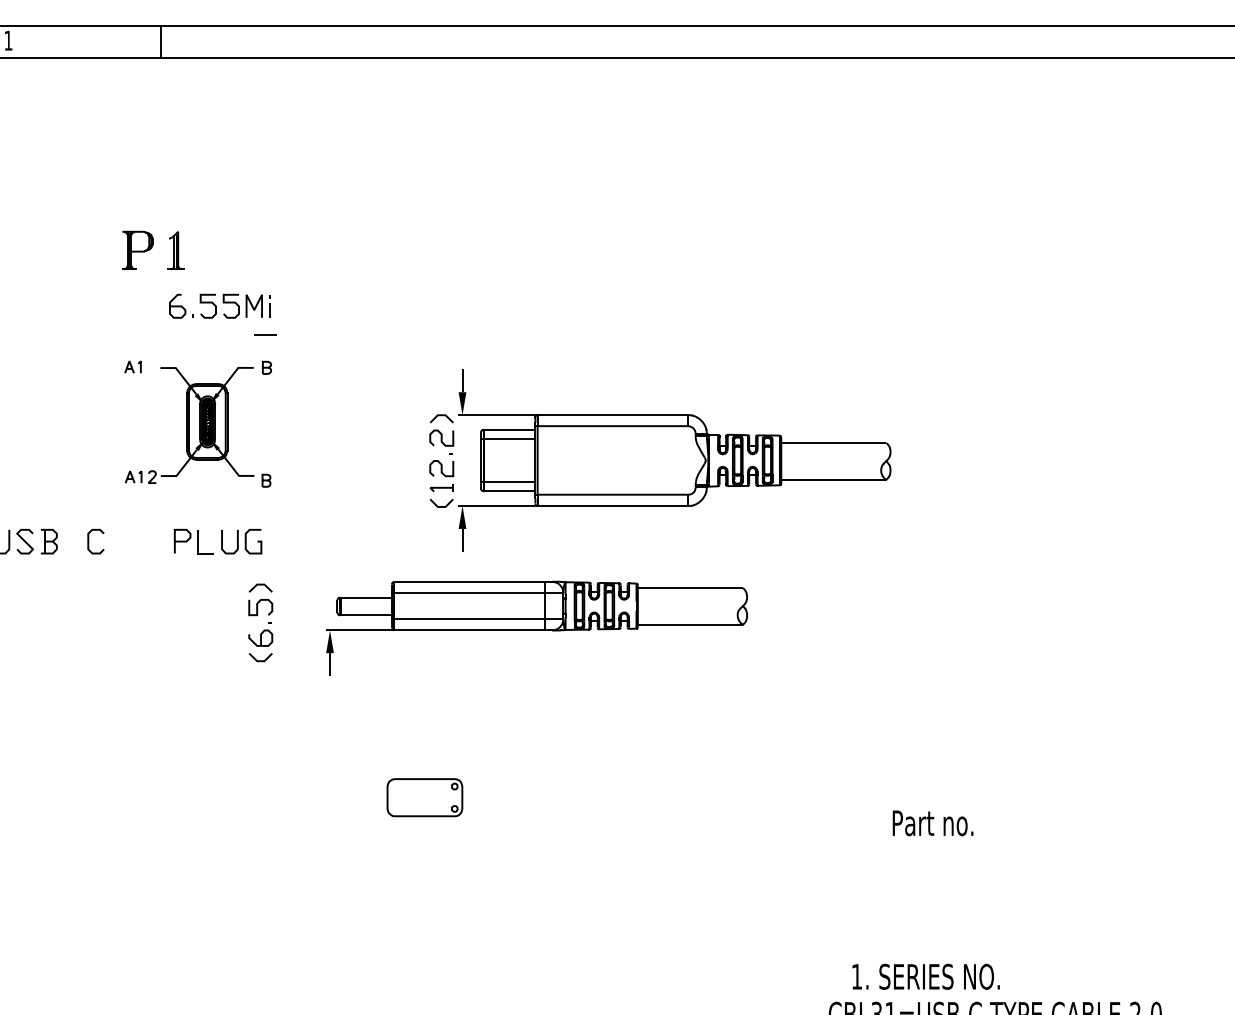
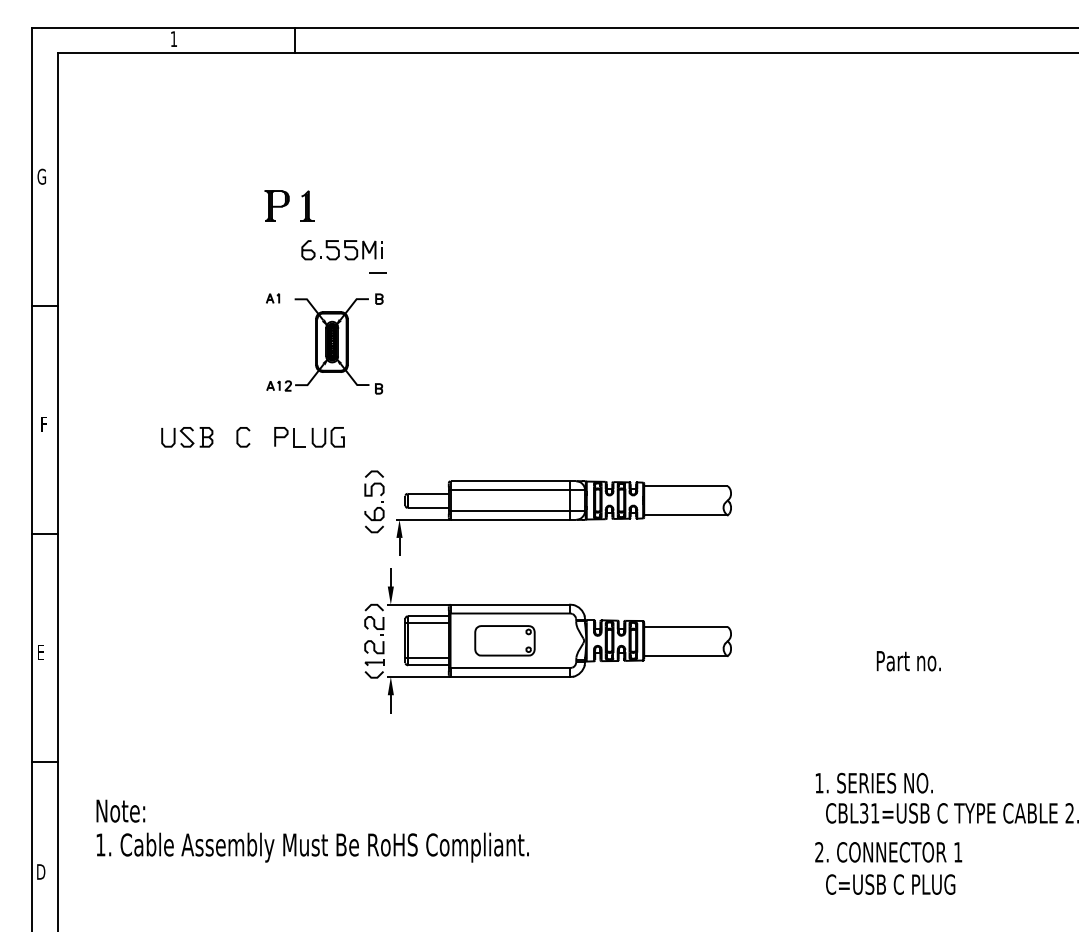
part: (659, 460) -> (547, 640), moved
part: (218, 541) -> (309, 437), moved
part: (536, 627) -> (563, 517), moved
text: (925, 975) -> (873, 782), moved

